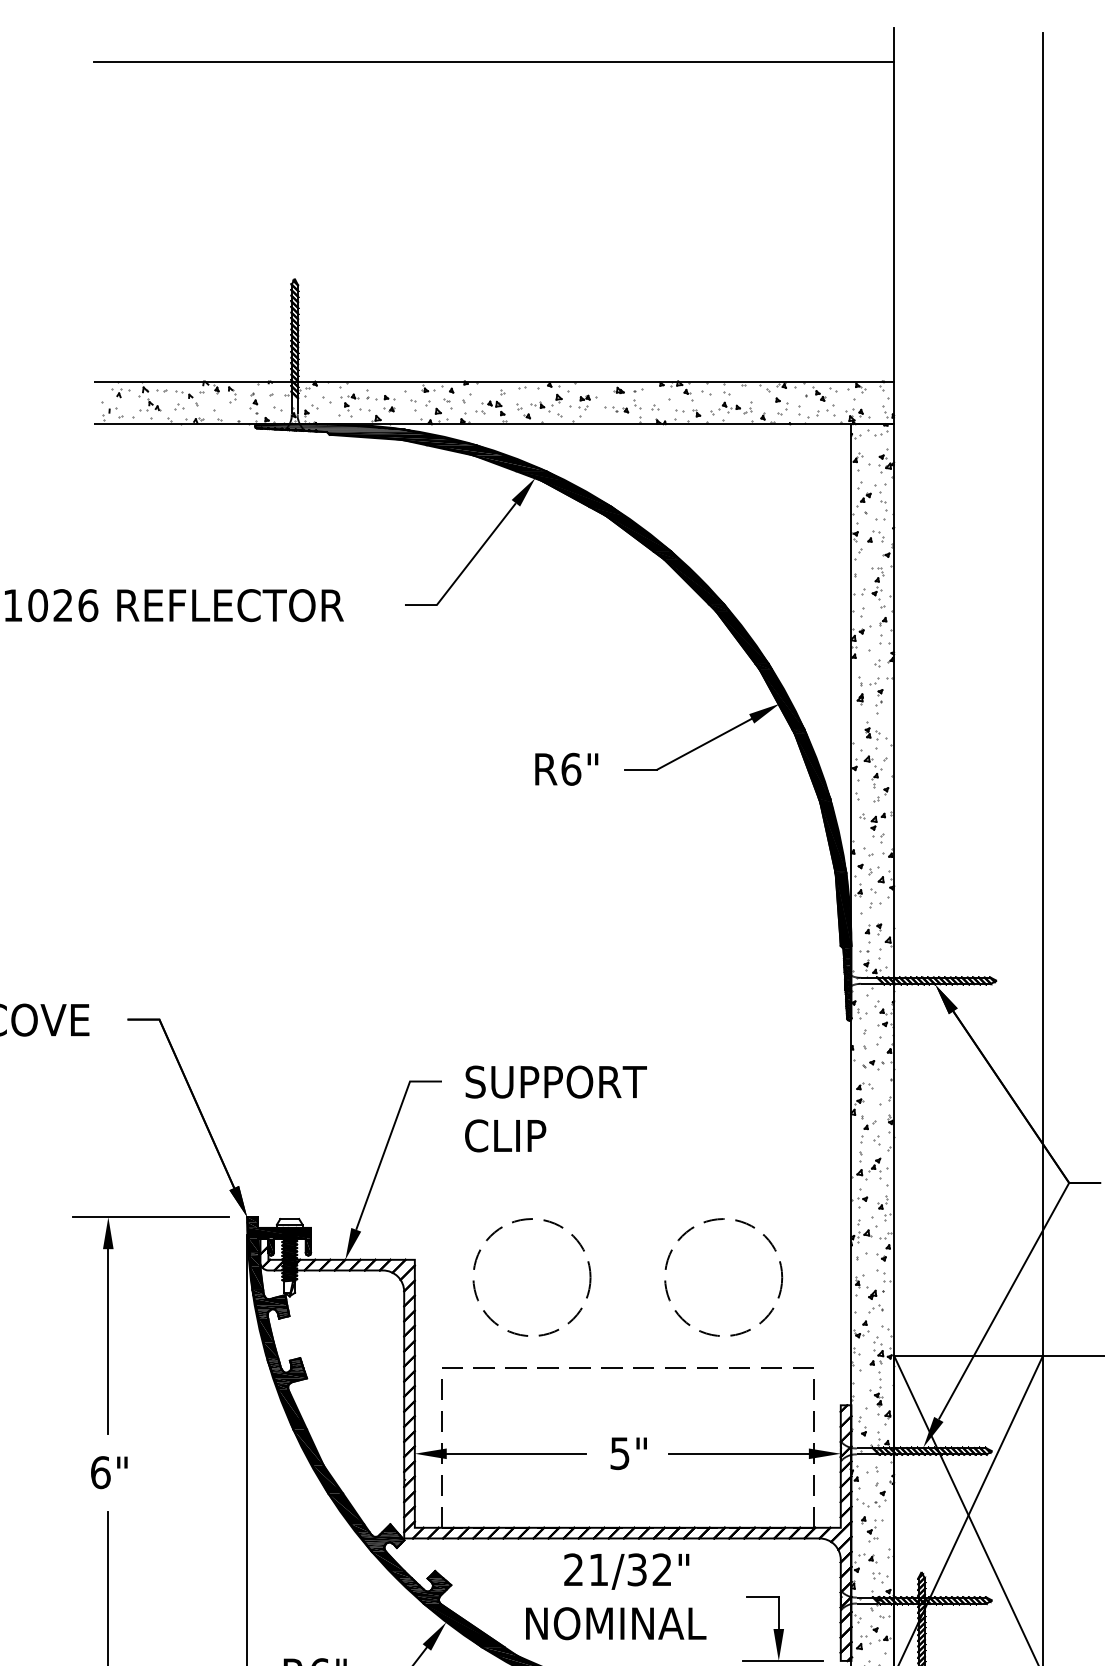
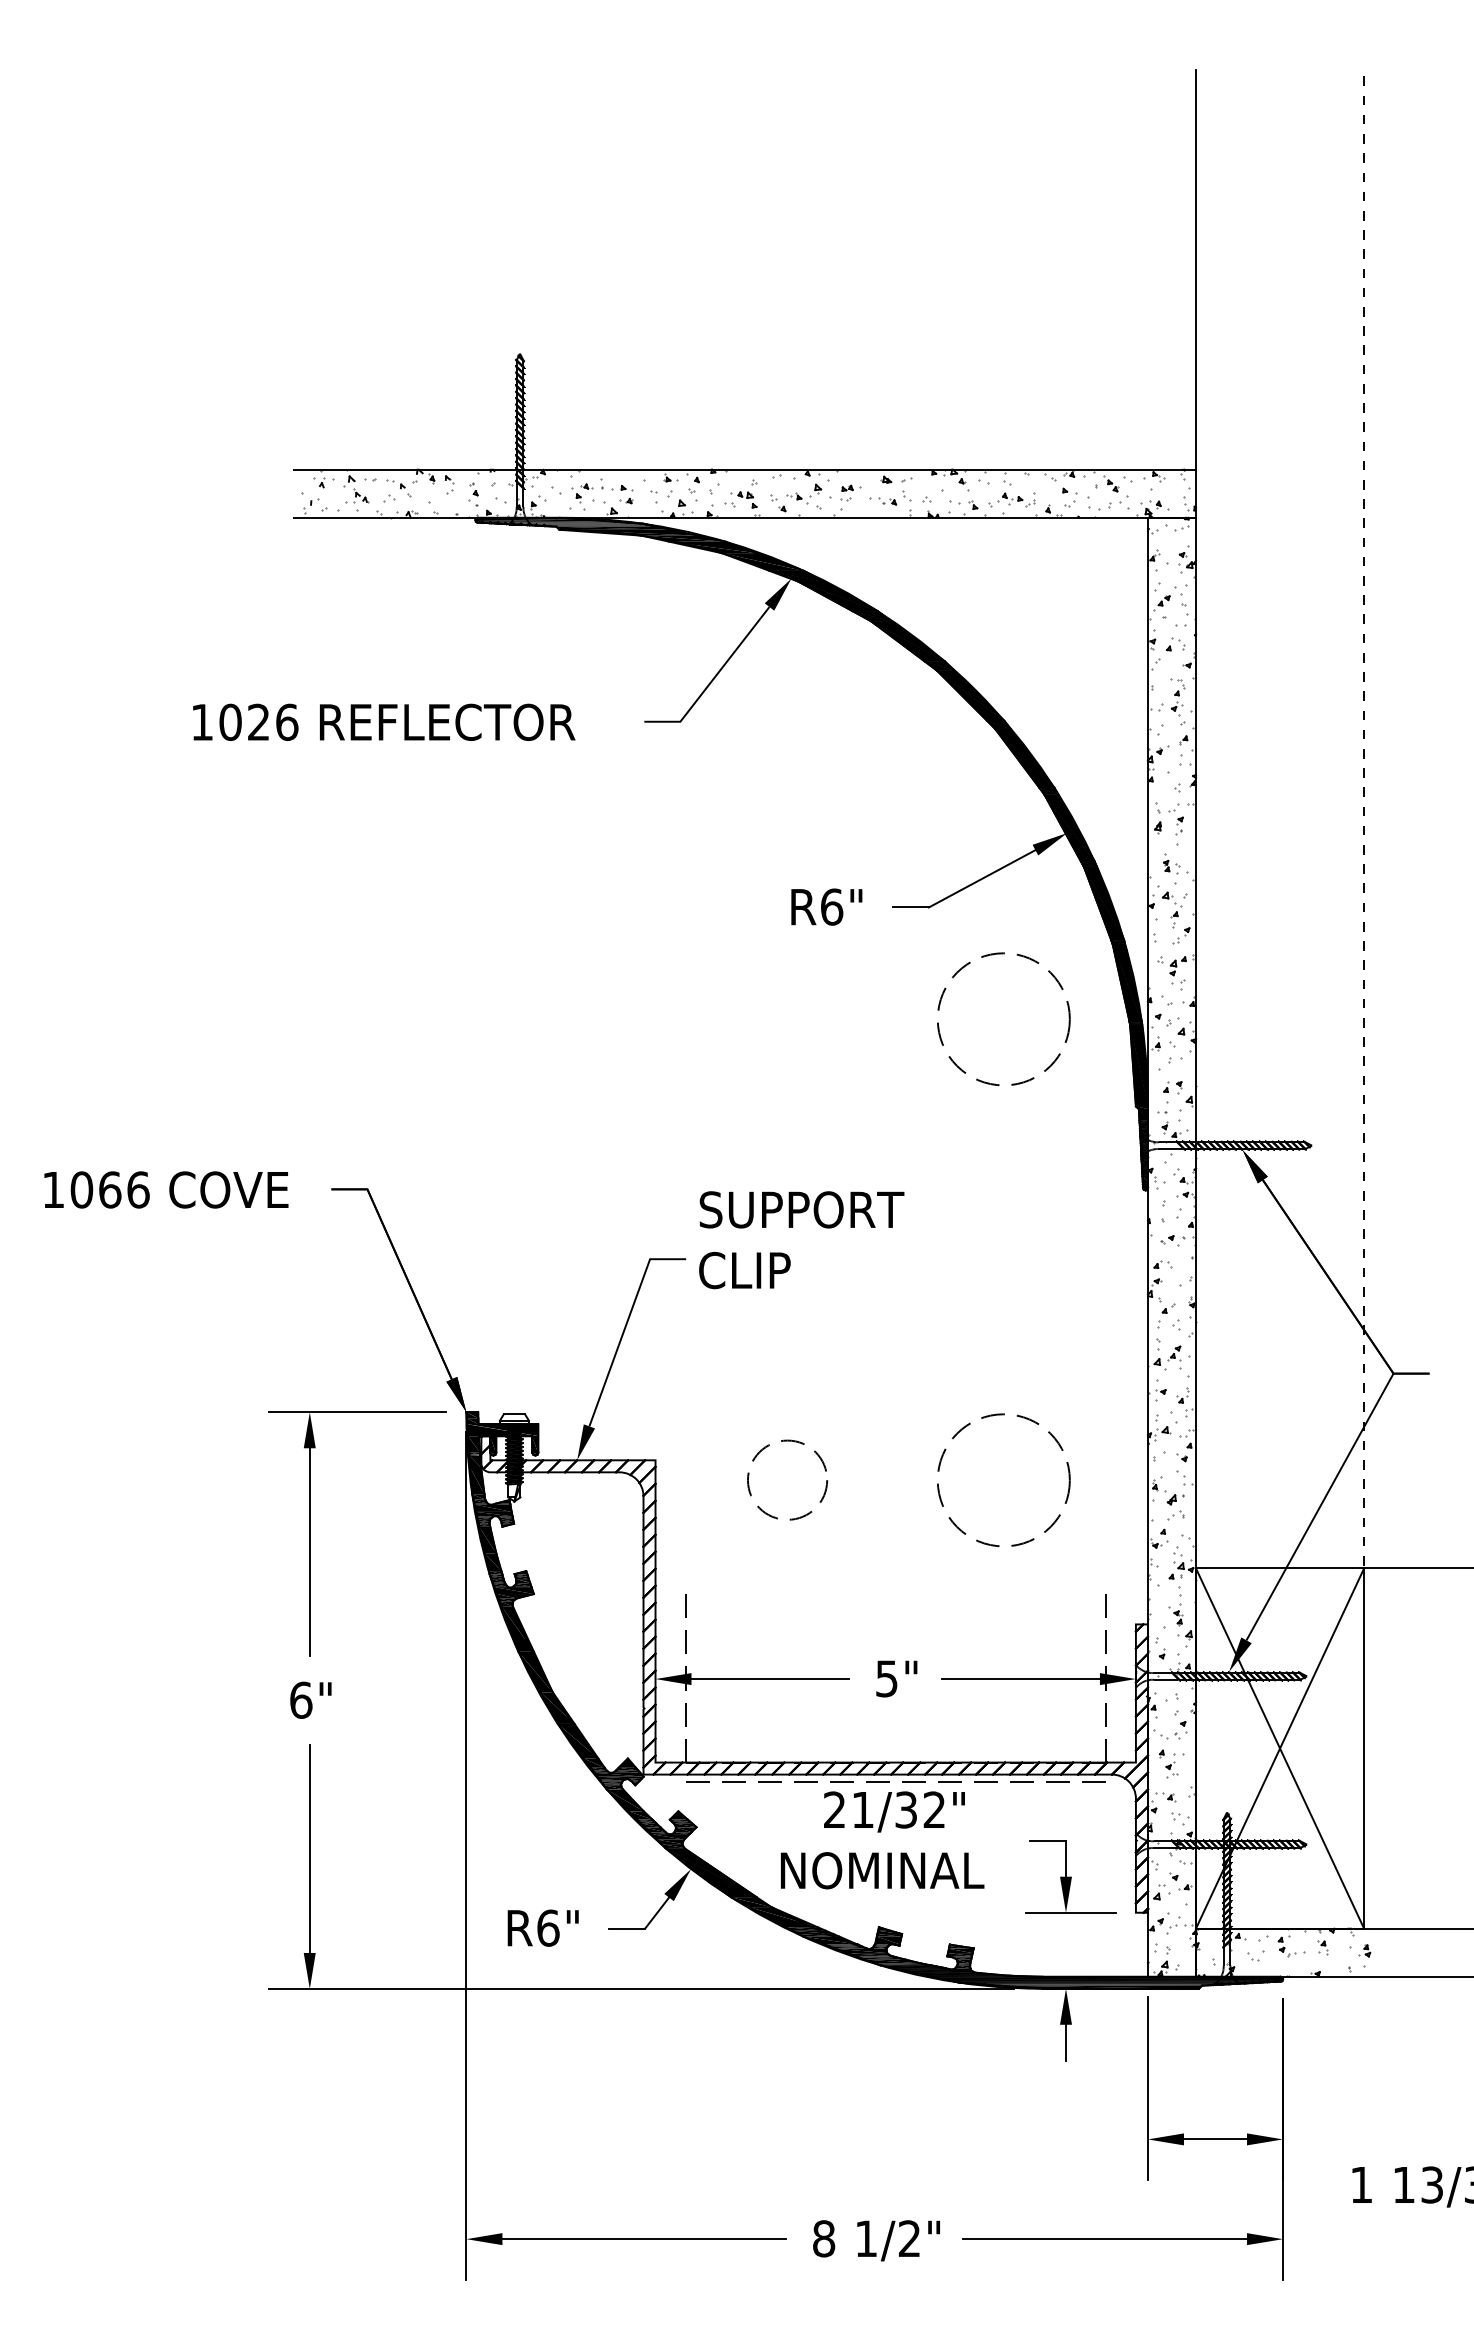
line: (493, 62) -> (744, 109), removed
line: (1043, 694) -> (1364, 822), solid -> dashed
circle: (723, 868) -> (1003, 1018), added
text: (555, 1109) -> (801, 1240), moved
circle: (531, 1276) -> (787, 1479), size x0.6
line: (622, 1367) -> (889, 1781), moved

